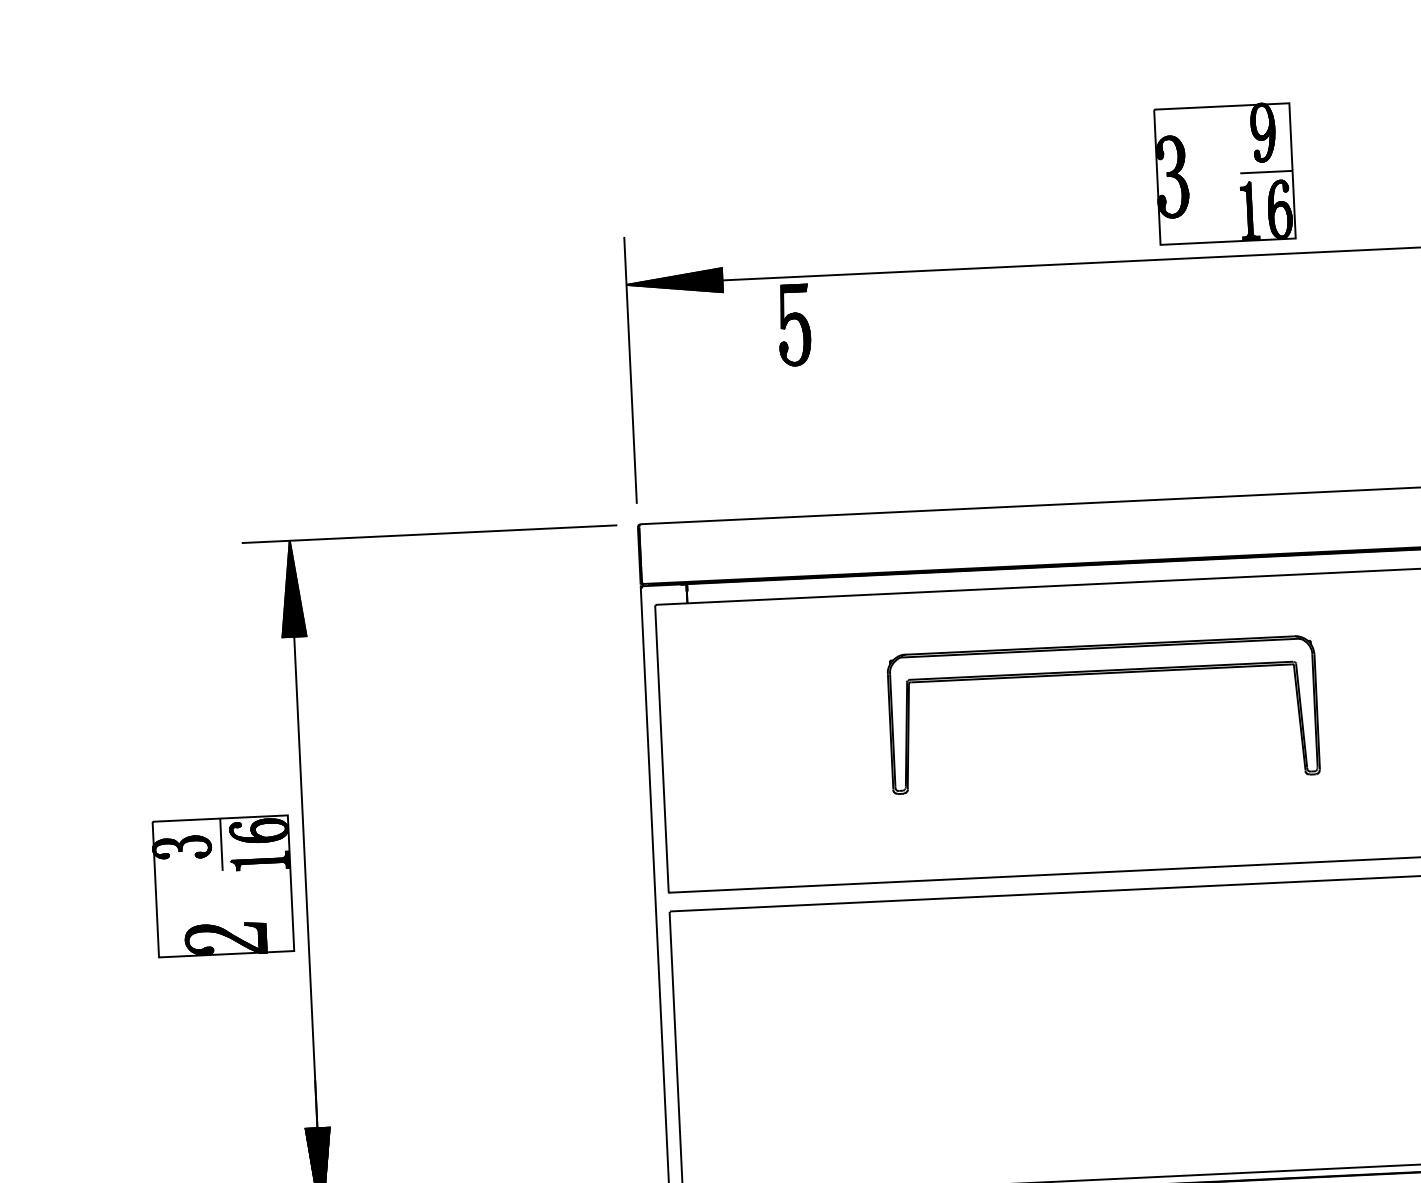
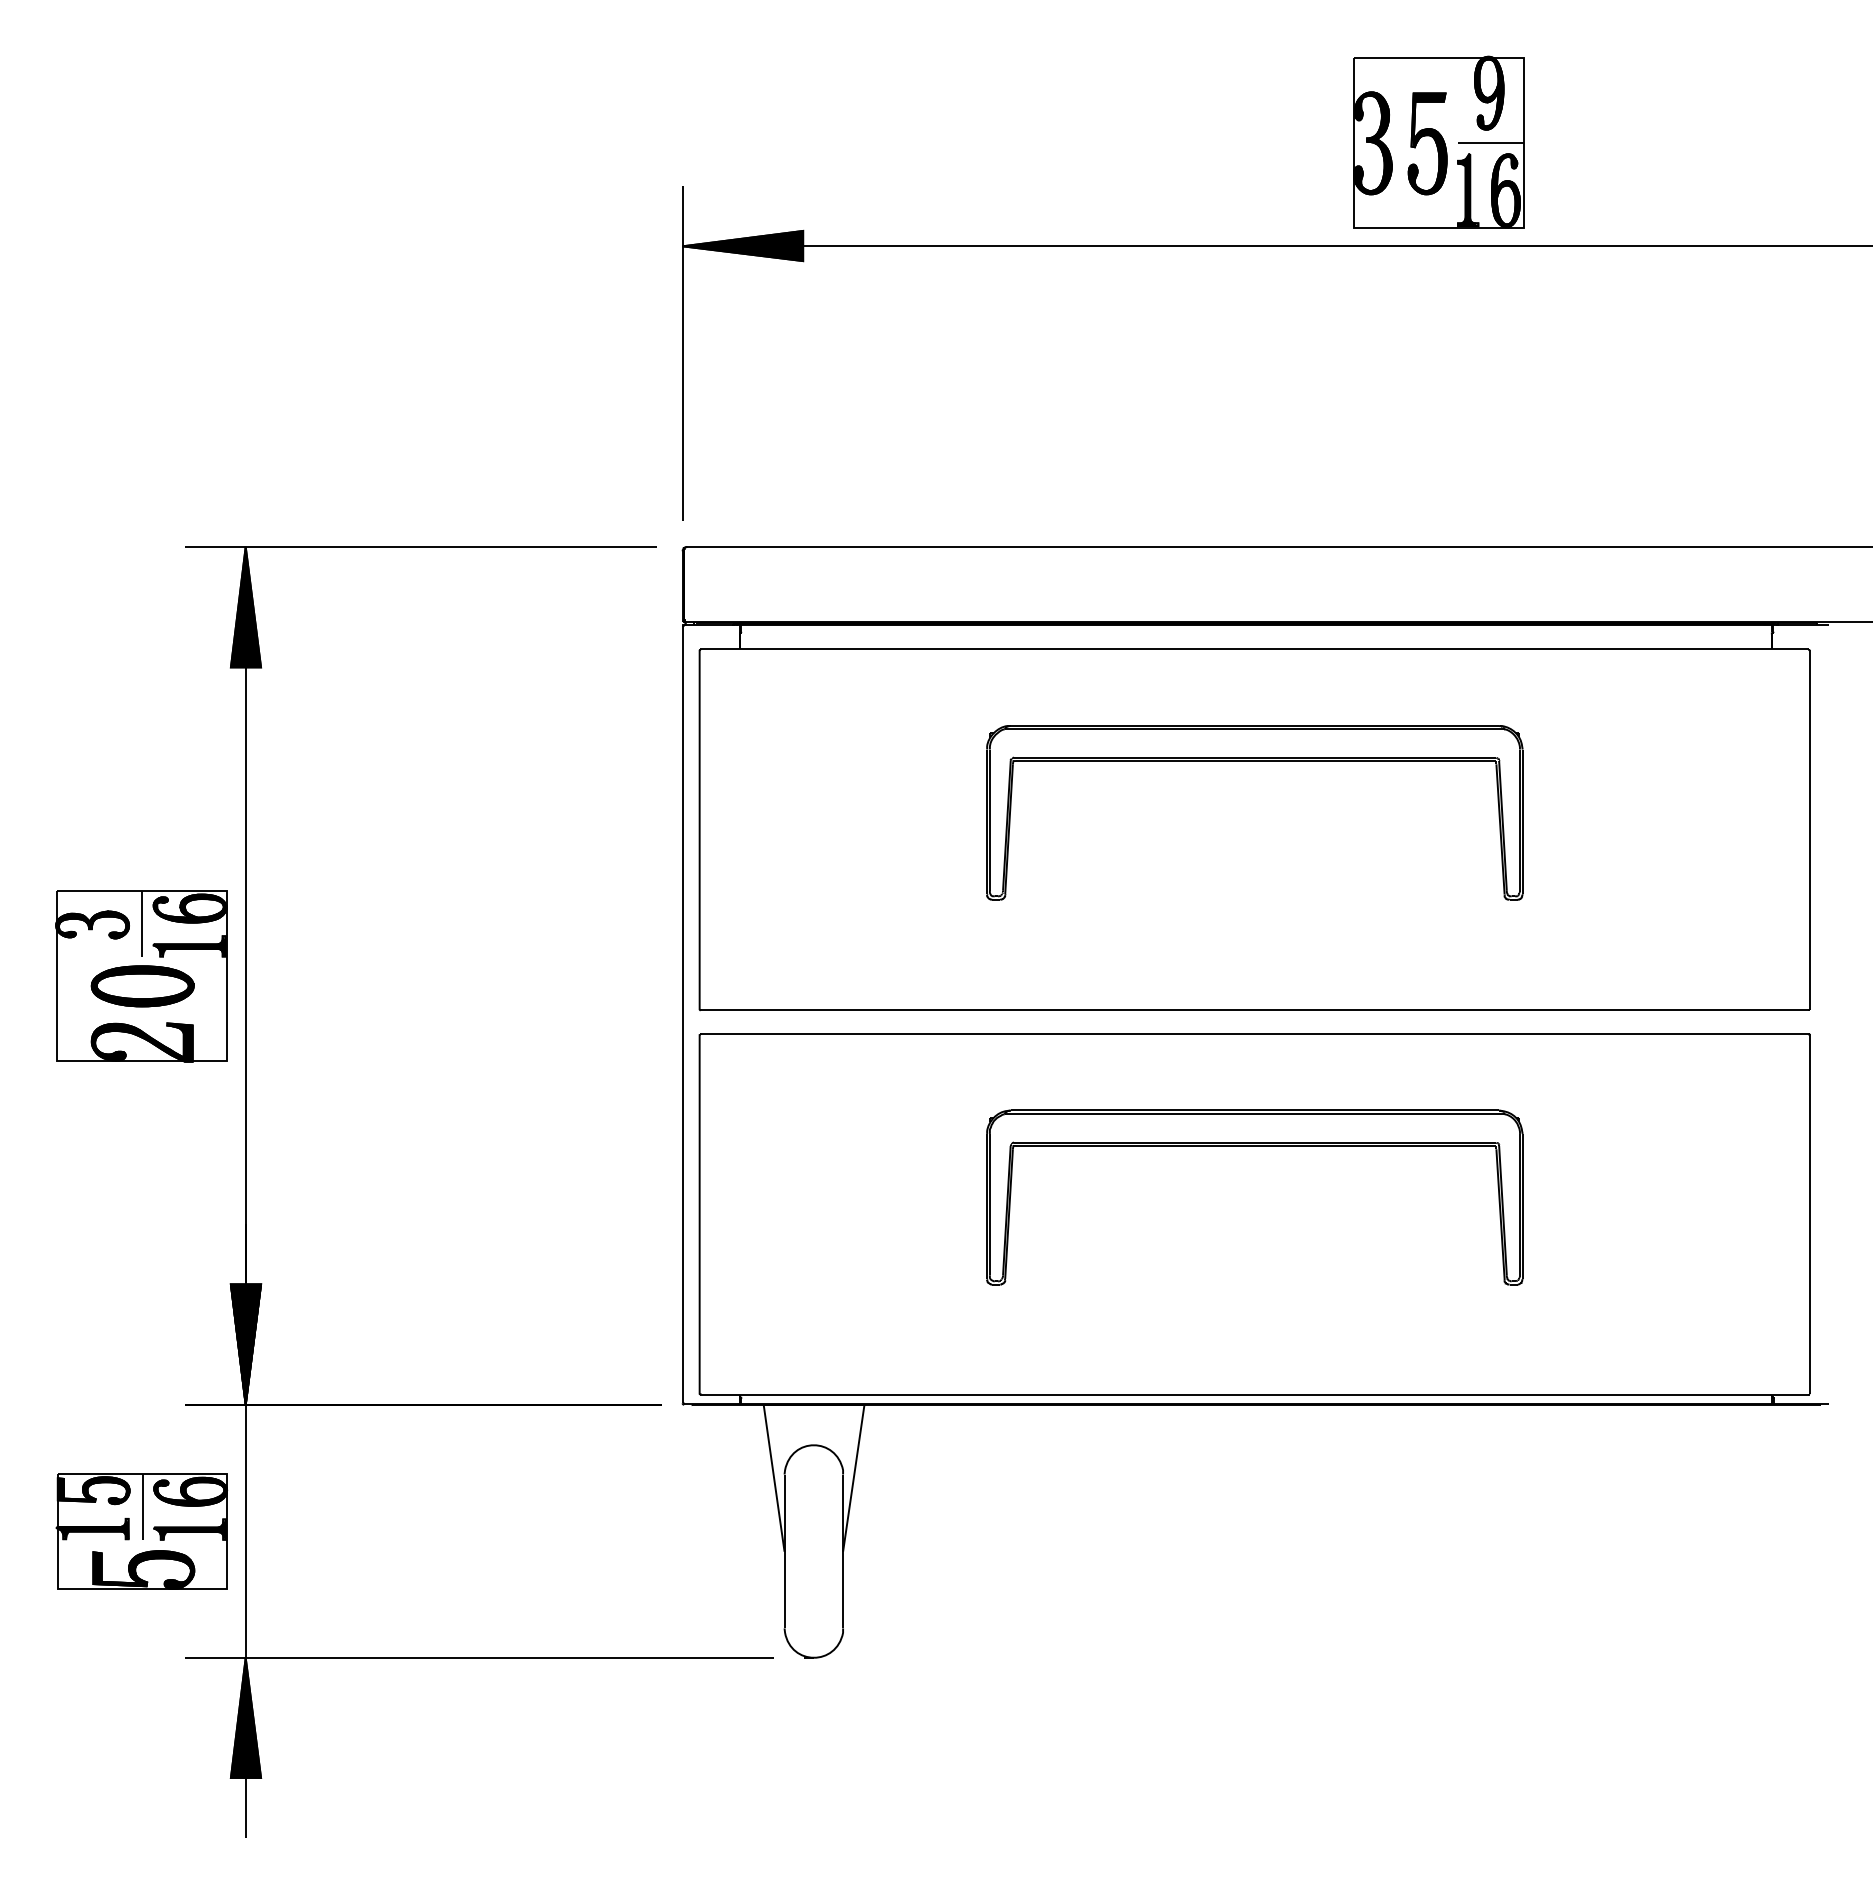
part: (794, 319) -> (1427, 136), moved
part: (224, 894) -> (142, 986), added
part: (1115, 980) -> (1254, 1146), added

